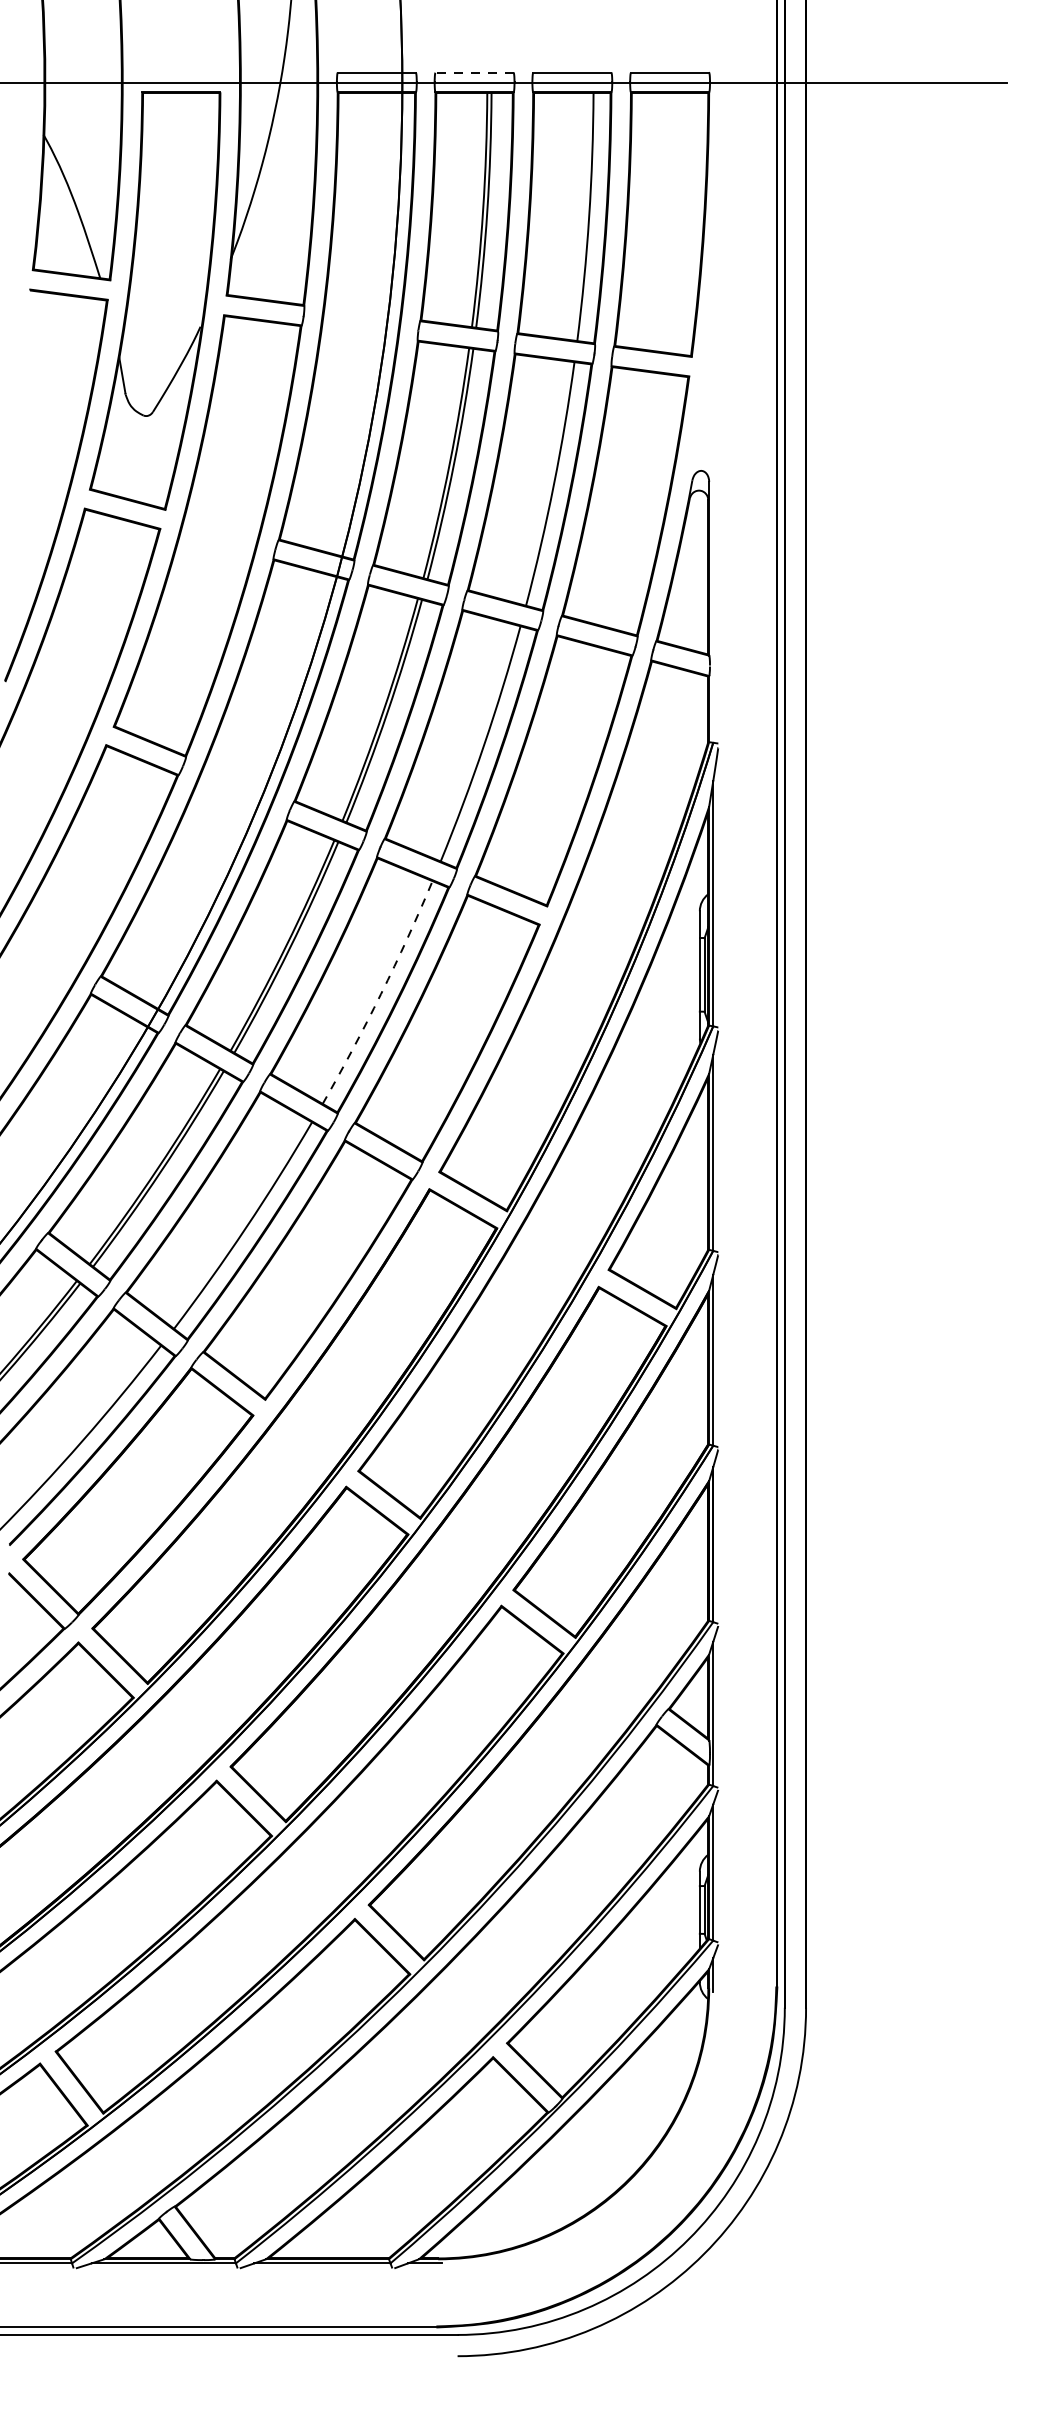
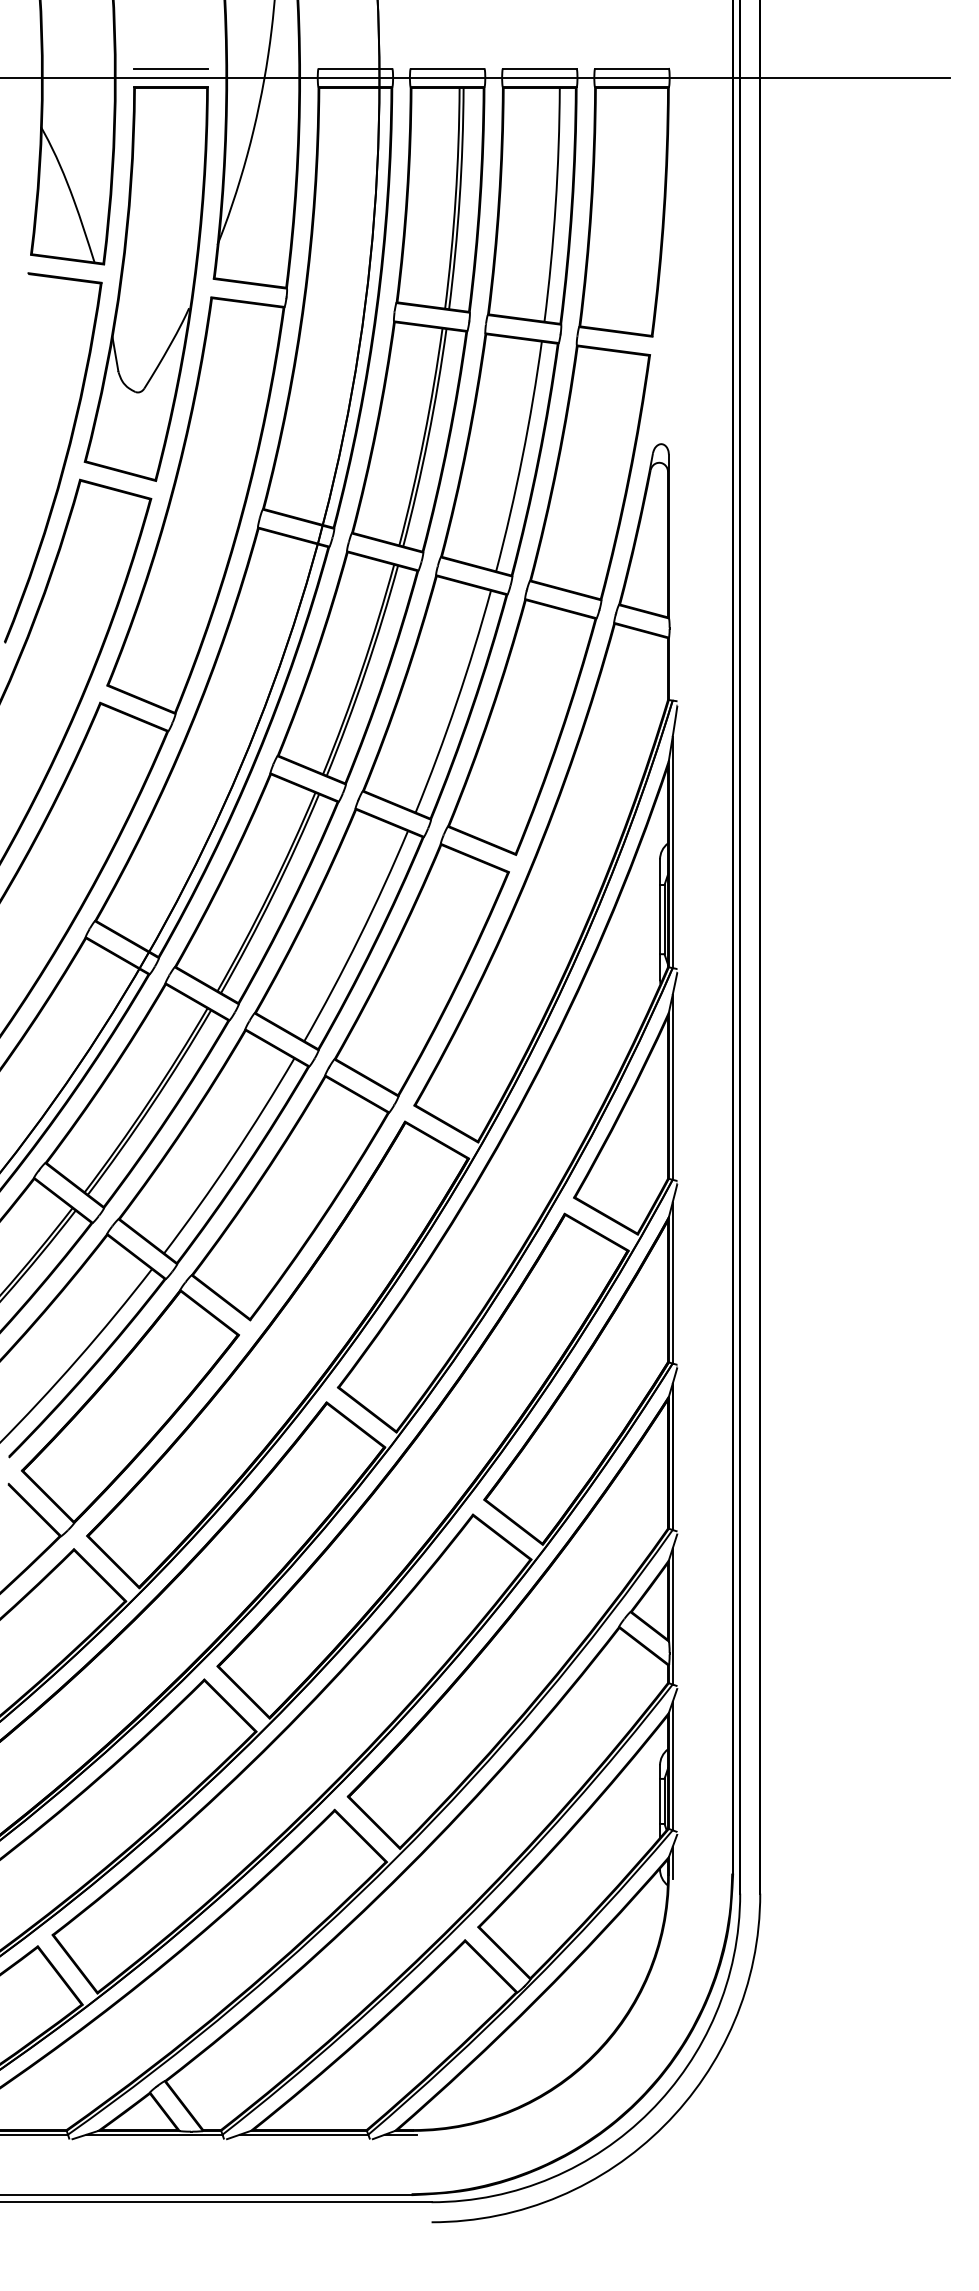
line: (180, 72) -> (170, 68), added
line: (474, 72) -> (447, 68), dashed -> solid
arc: (381, 993) -> (359, 937), dashed -> solid

